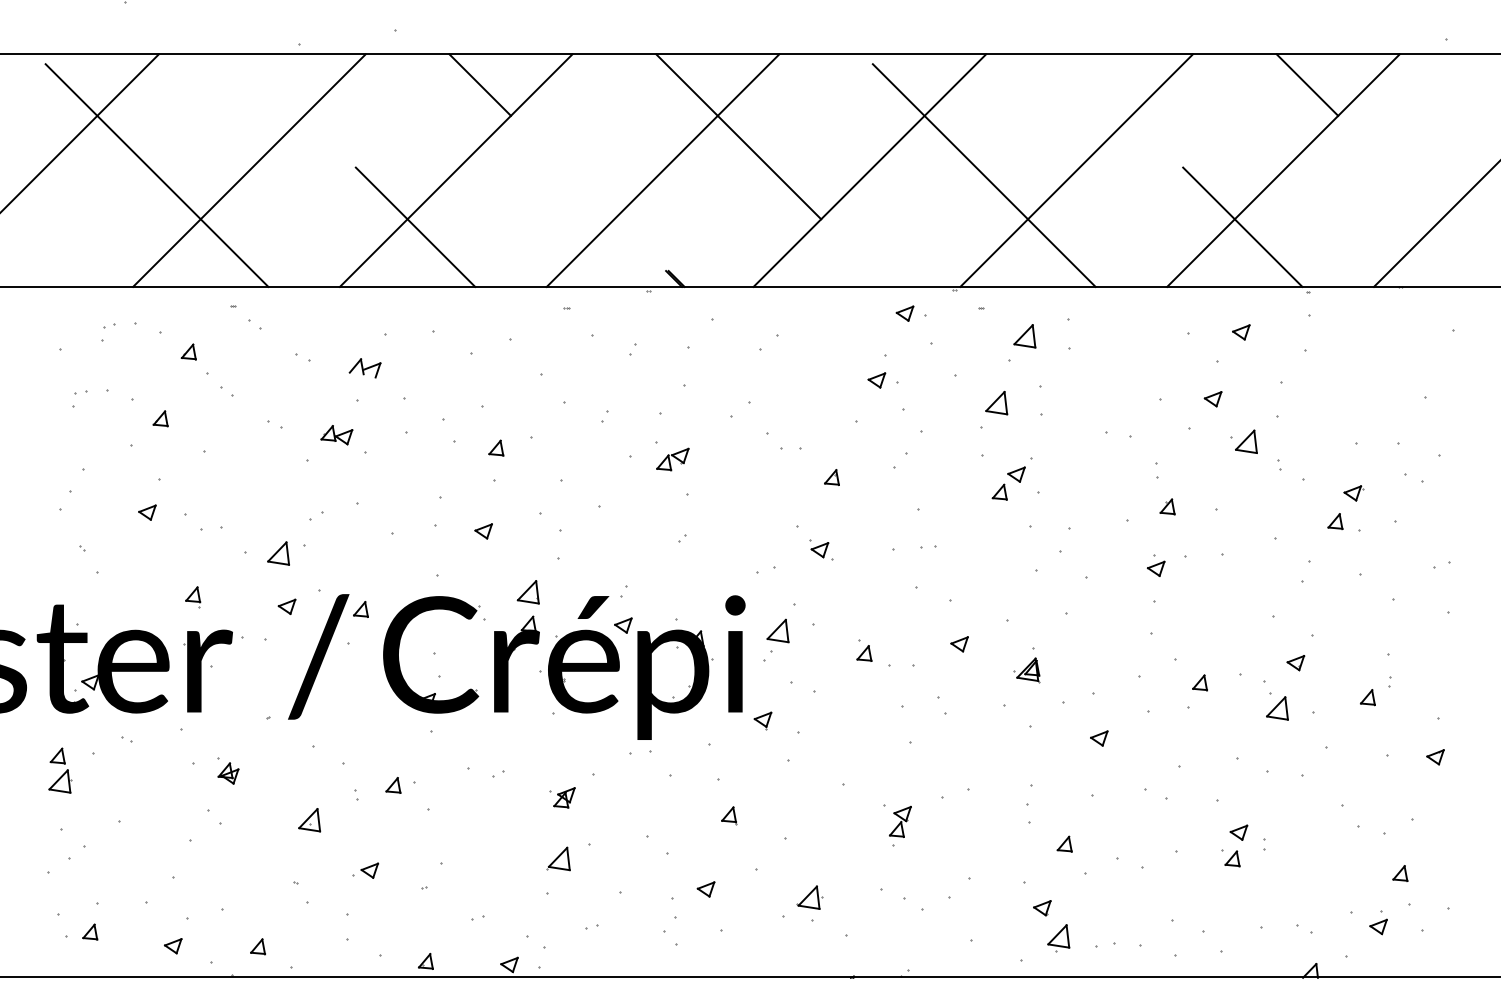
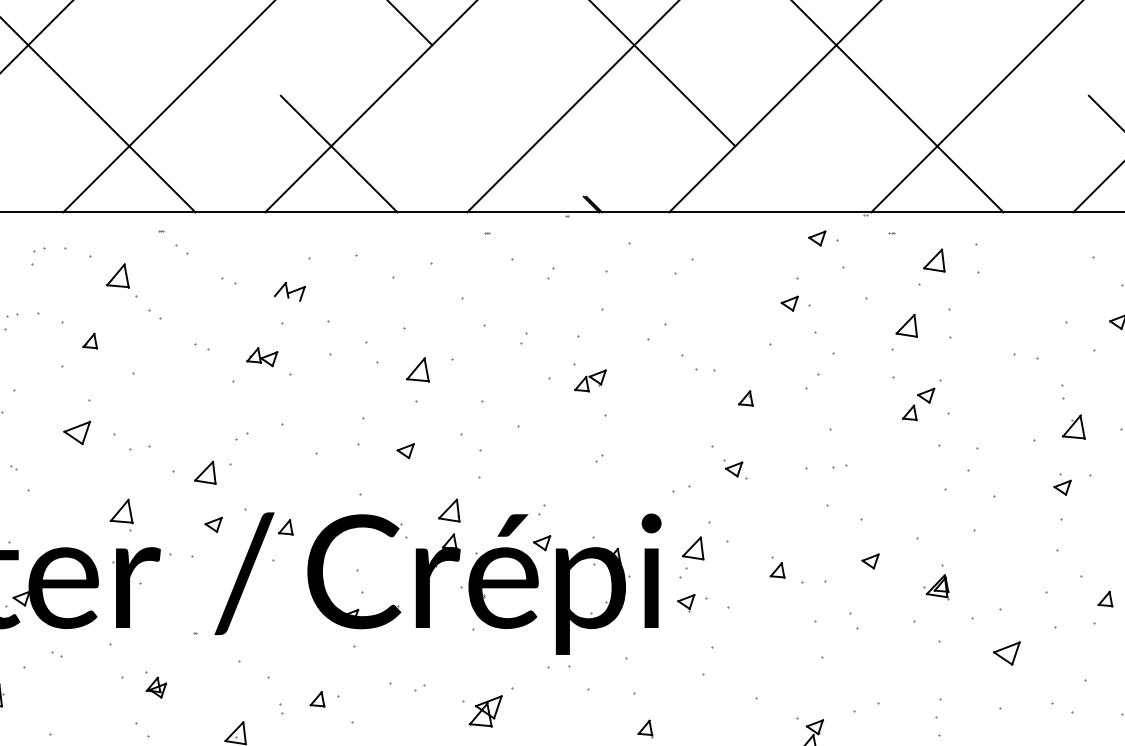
part: (188, 351) -> (117, 275), size x1.6
part: (496, 447) -> (418, 369), size x1.6
part: (1167, 506) -> (1073, 426), size x1.6
part: (147, 512) -> (77, 432), size x1.6
part: (193, 597) -> (122, 515), size x1.6
part: (762, 720) -> (685, 602), moved
part: (1099, 738) -> (1007, 653), size x1.6
part: (562, 797) -> (482, 711), size x1.6

